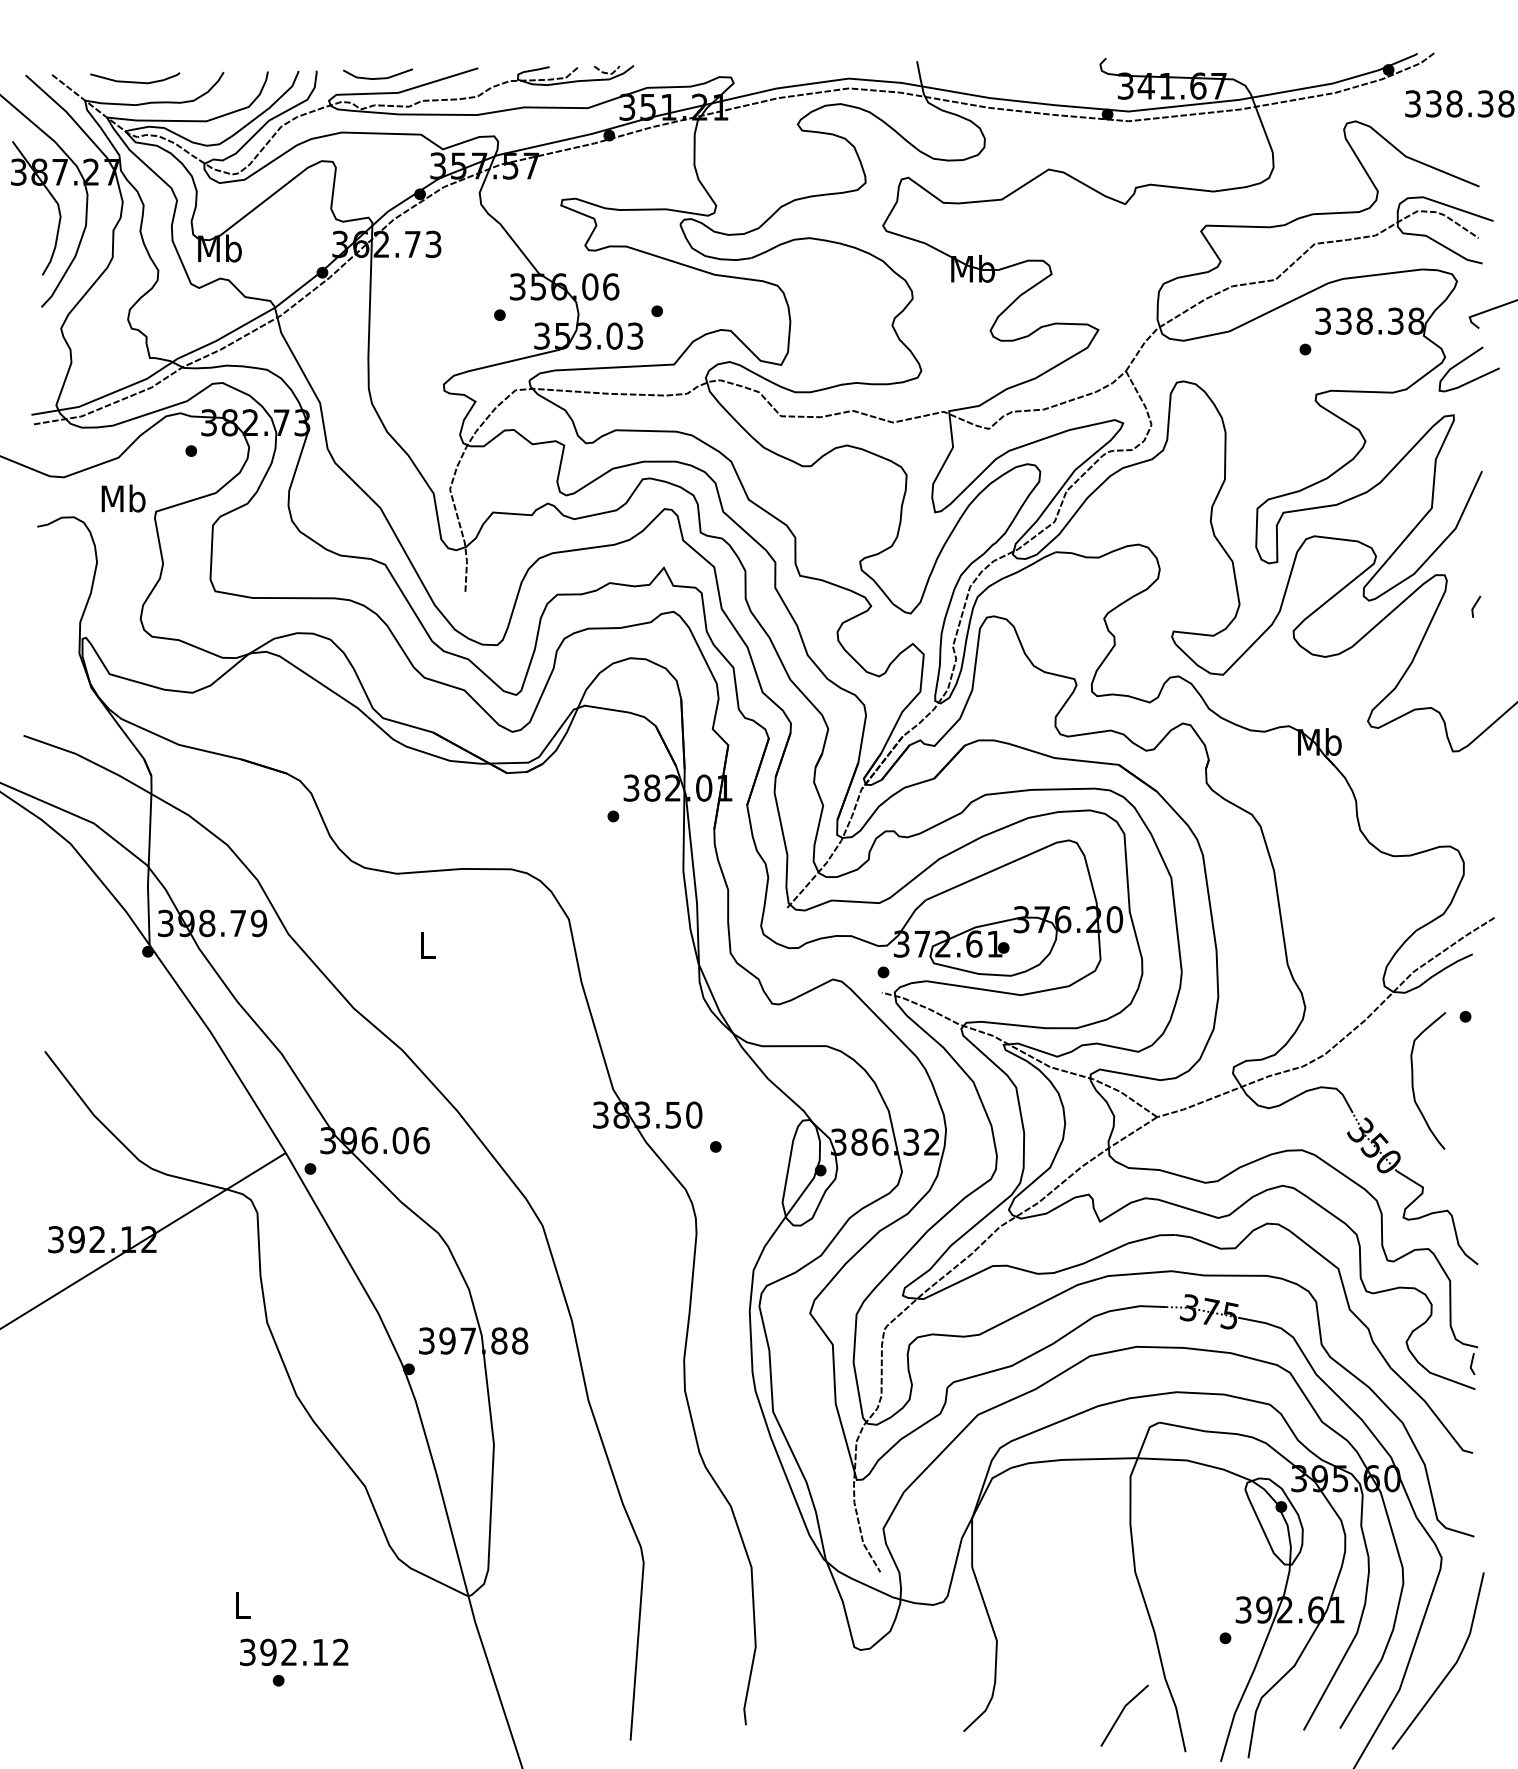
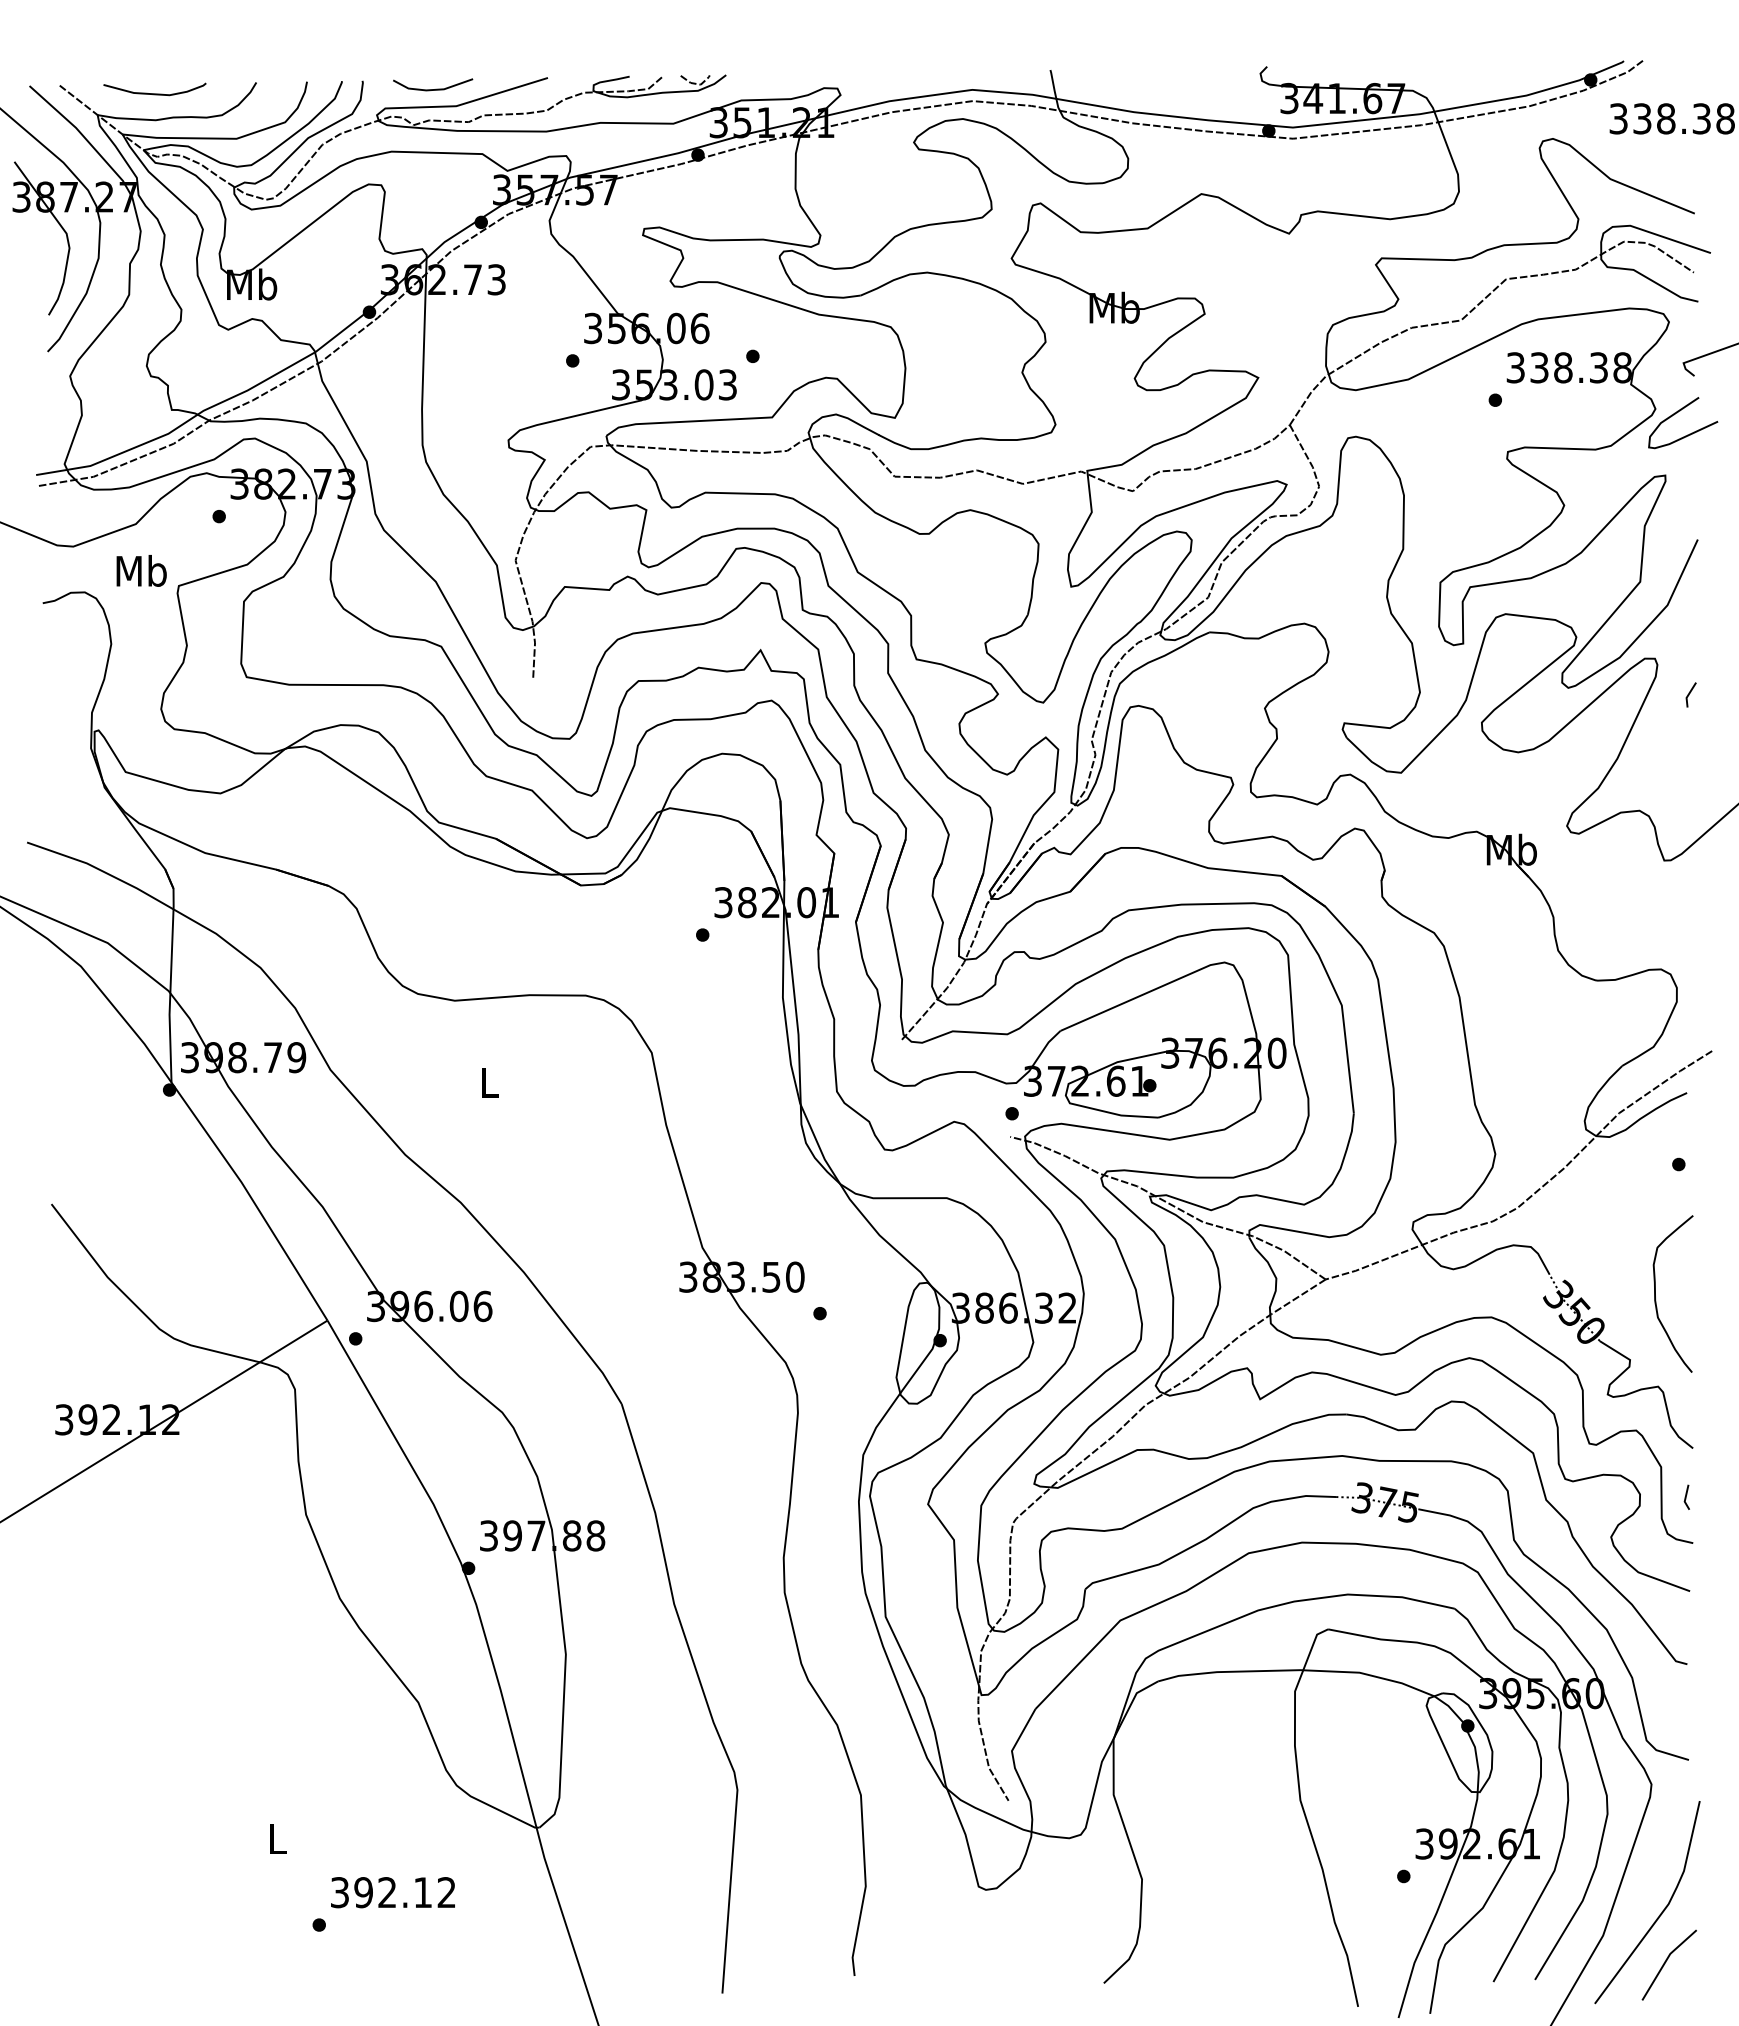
curve: (1412, 1080) -> (1655, 1293), moved
line: (1472, 1363) -> (1686, 1496), moved
text: (293, 1652) -> (392, 1892), moved
line: (1122, 1713) -> (1666, 1962), moved

